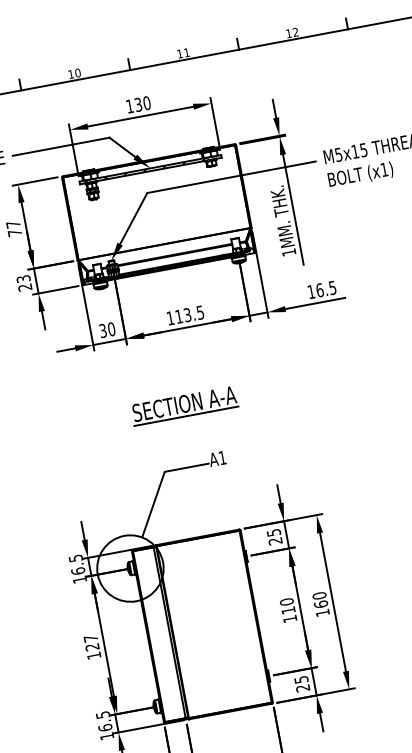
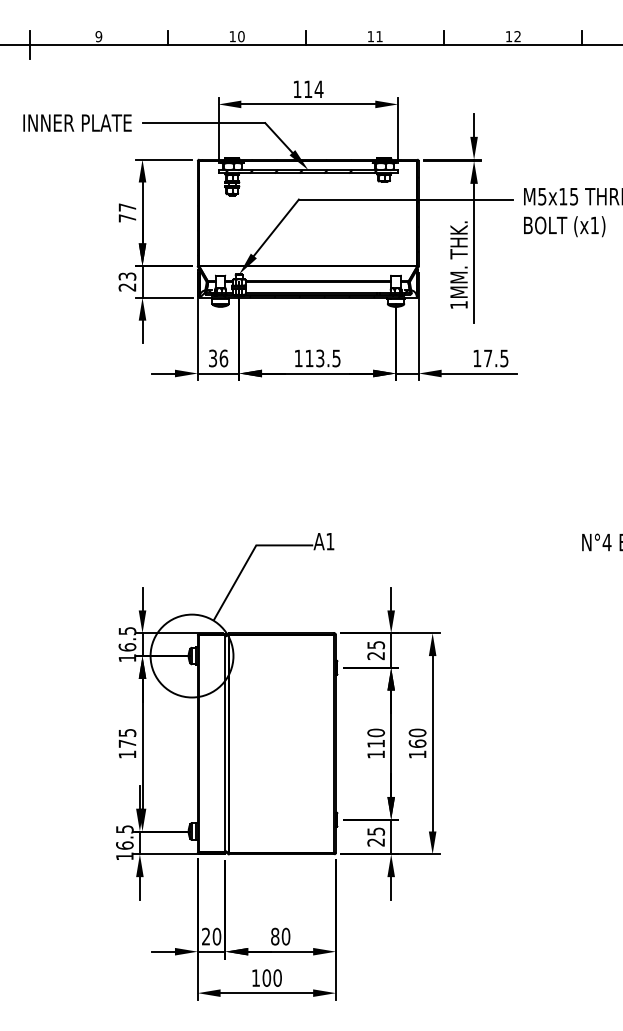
text: (142, 104) -> (313, 89), 130 -> 114
text: (320, 290) -> (488, 358), 16.5 -> 17.5
text: (111, 328) -> (223, 357), 30 -> 36
part: (184, 405) -> (295, 468), removed
text: (91, 643) -> (127, 738), 127 -> 175

